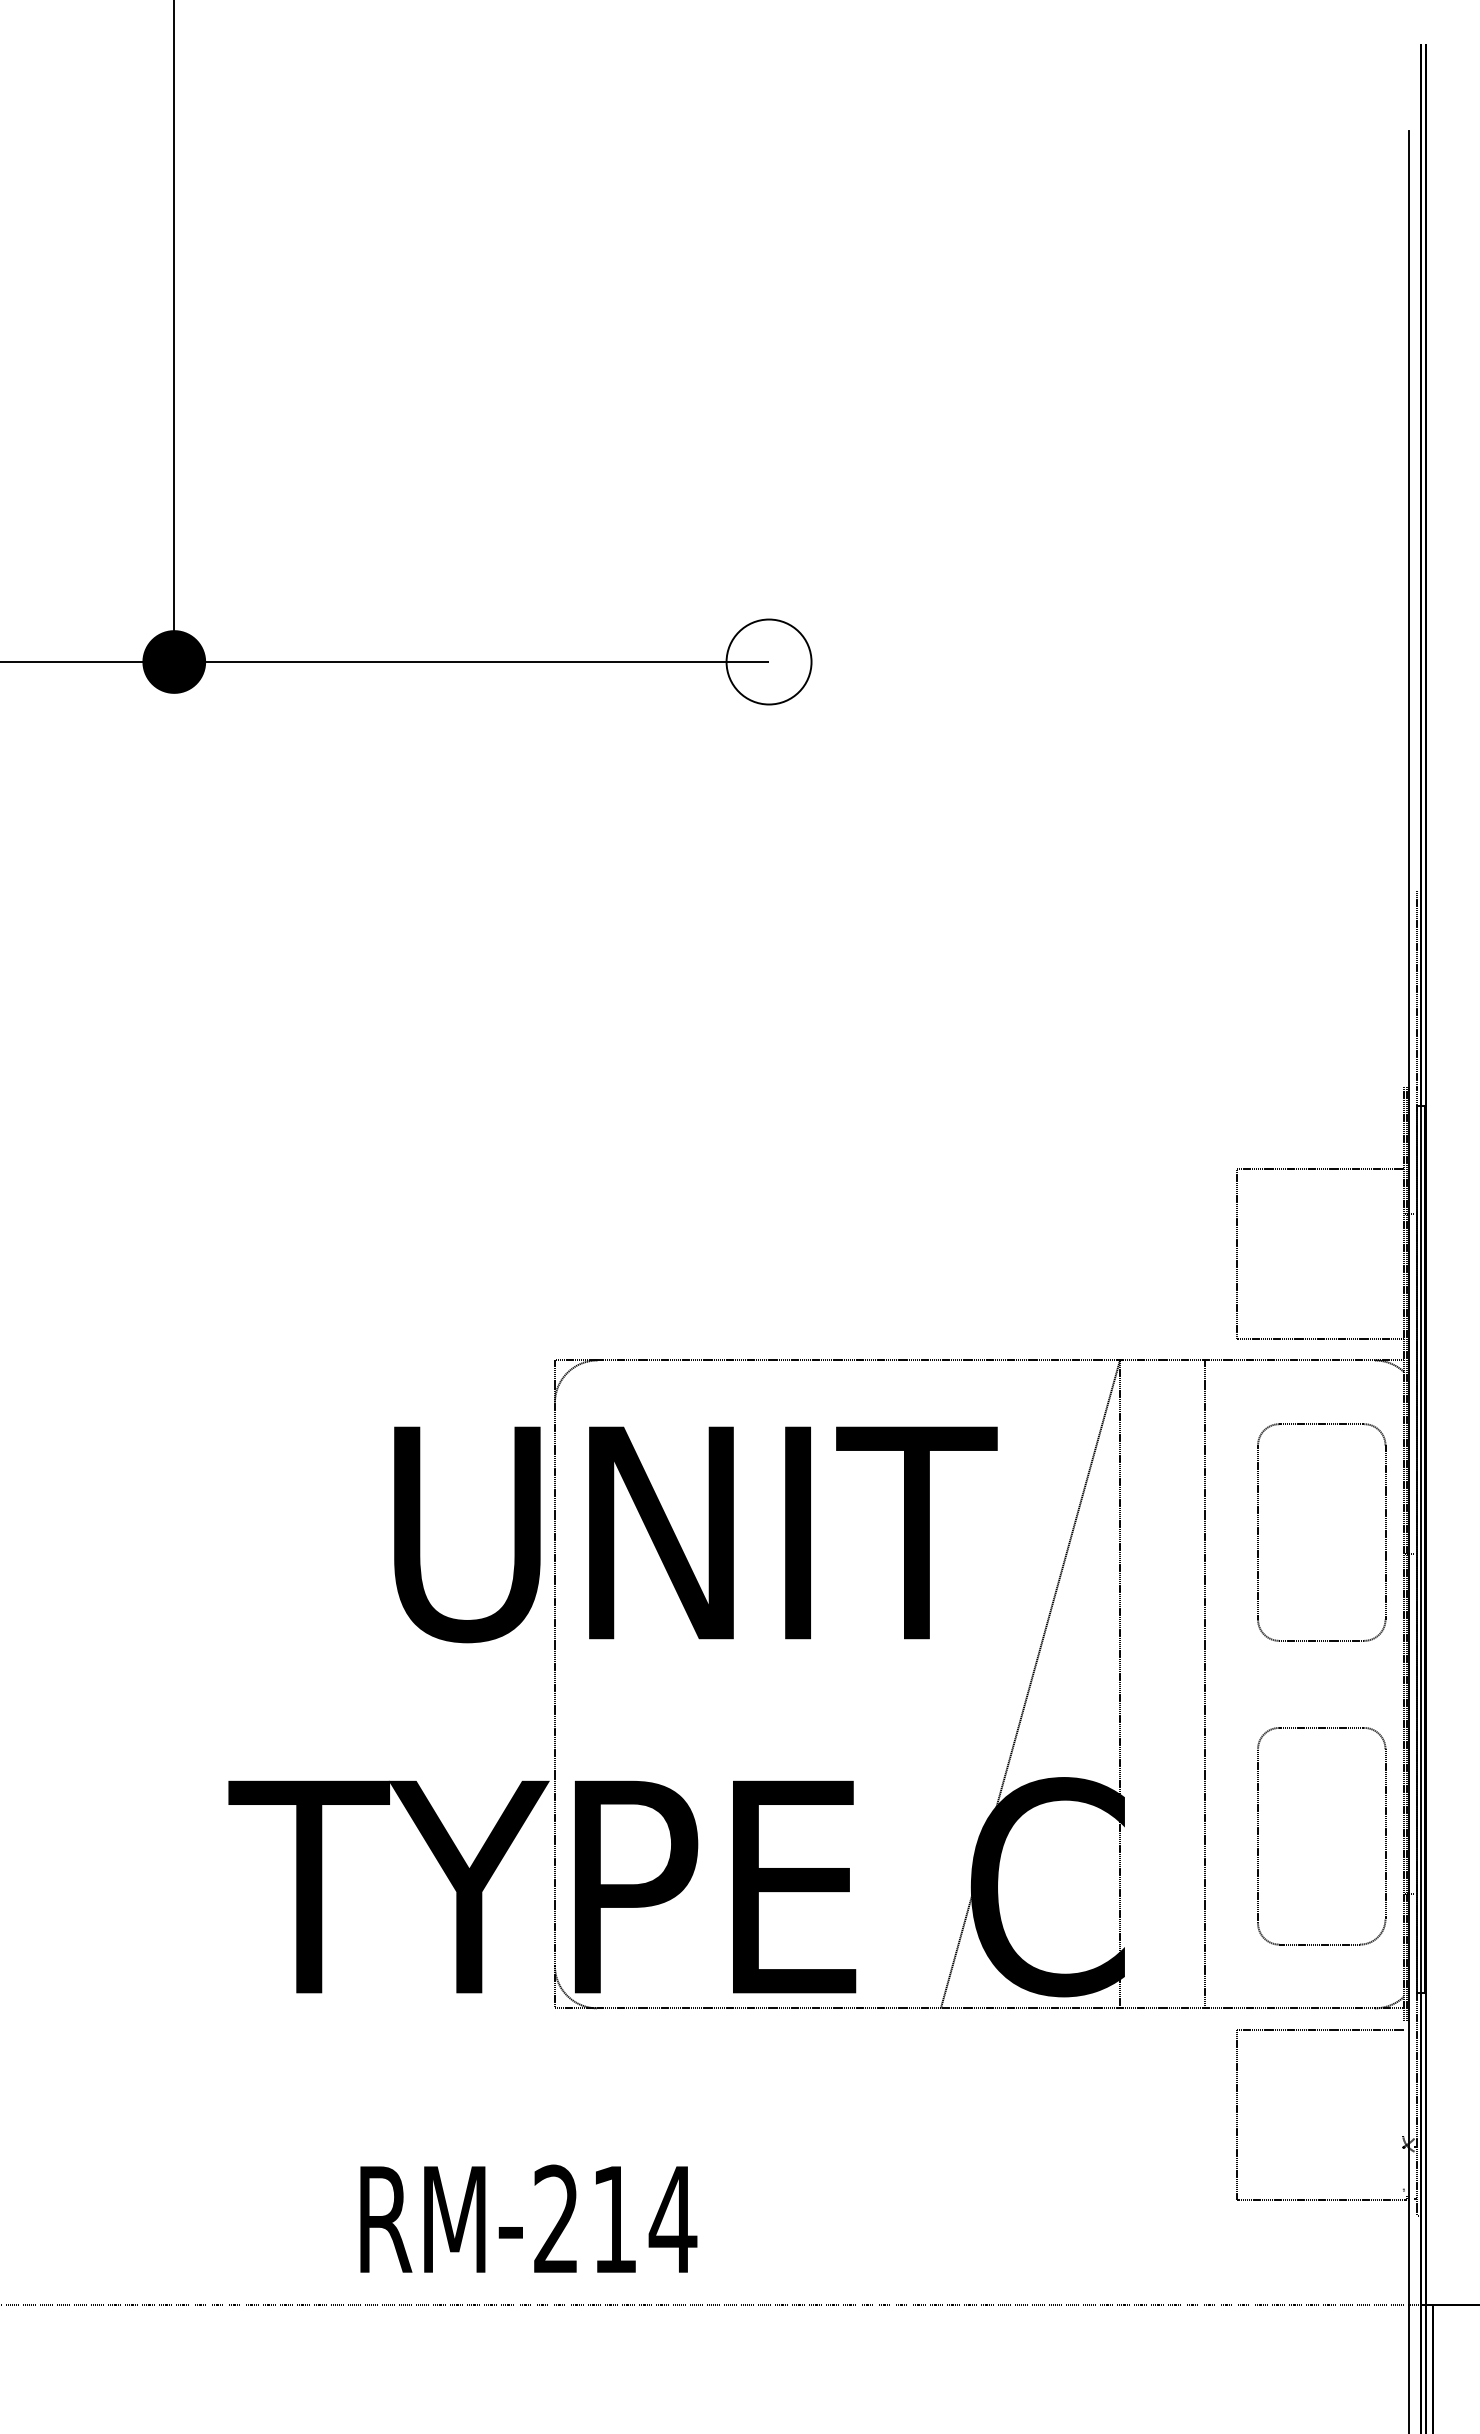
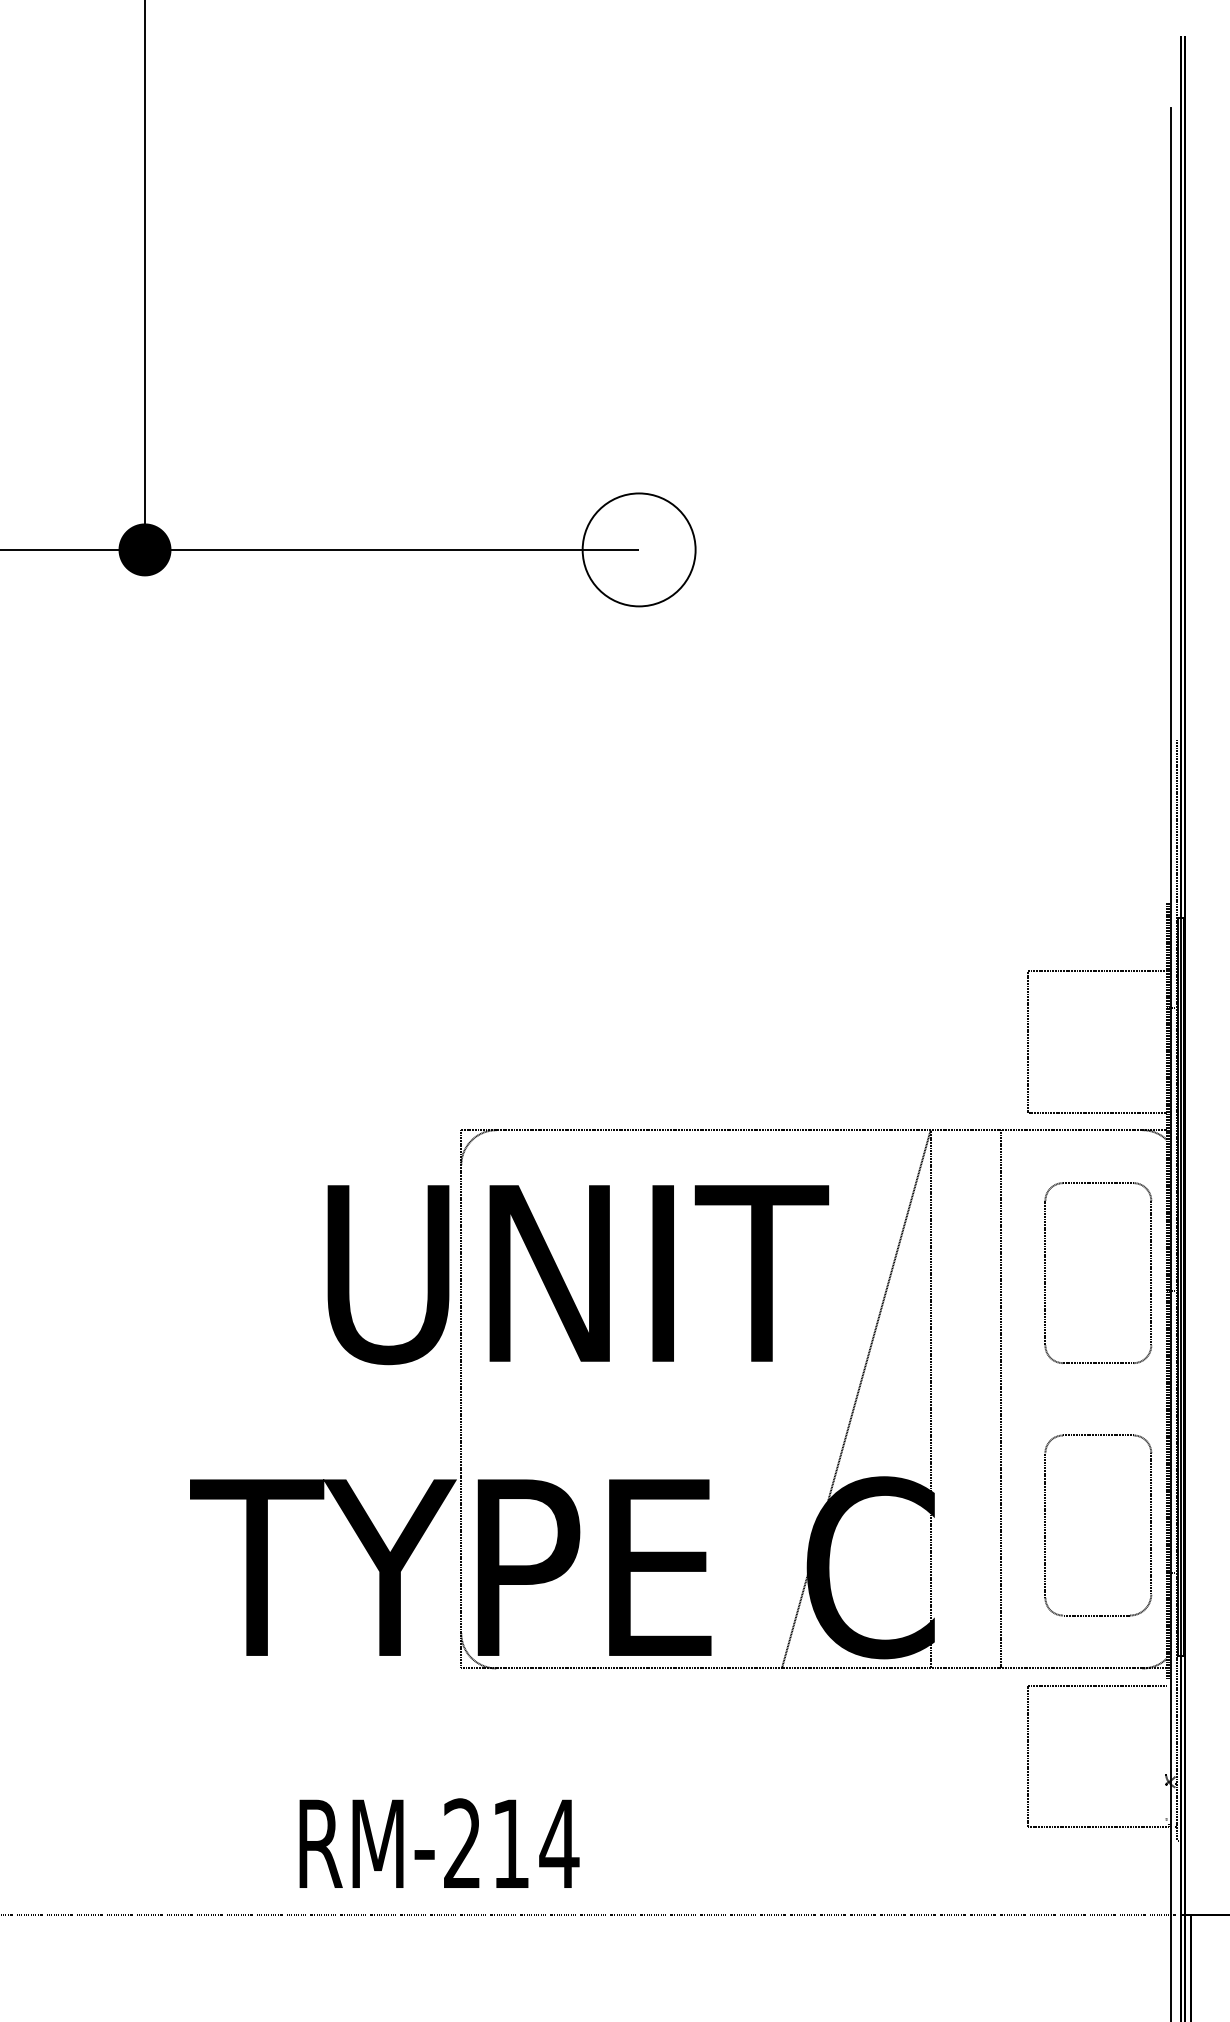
circle: (768, 661) -> (638, 549), size x1.6

